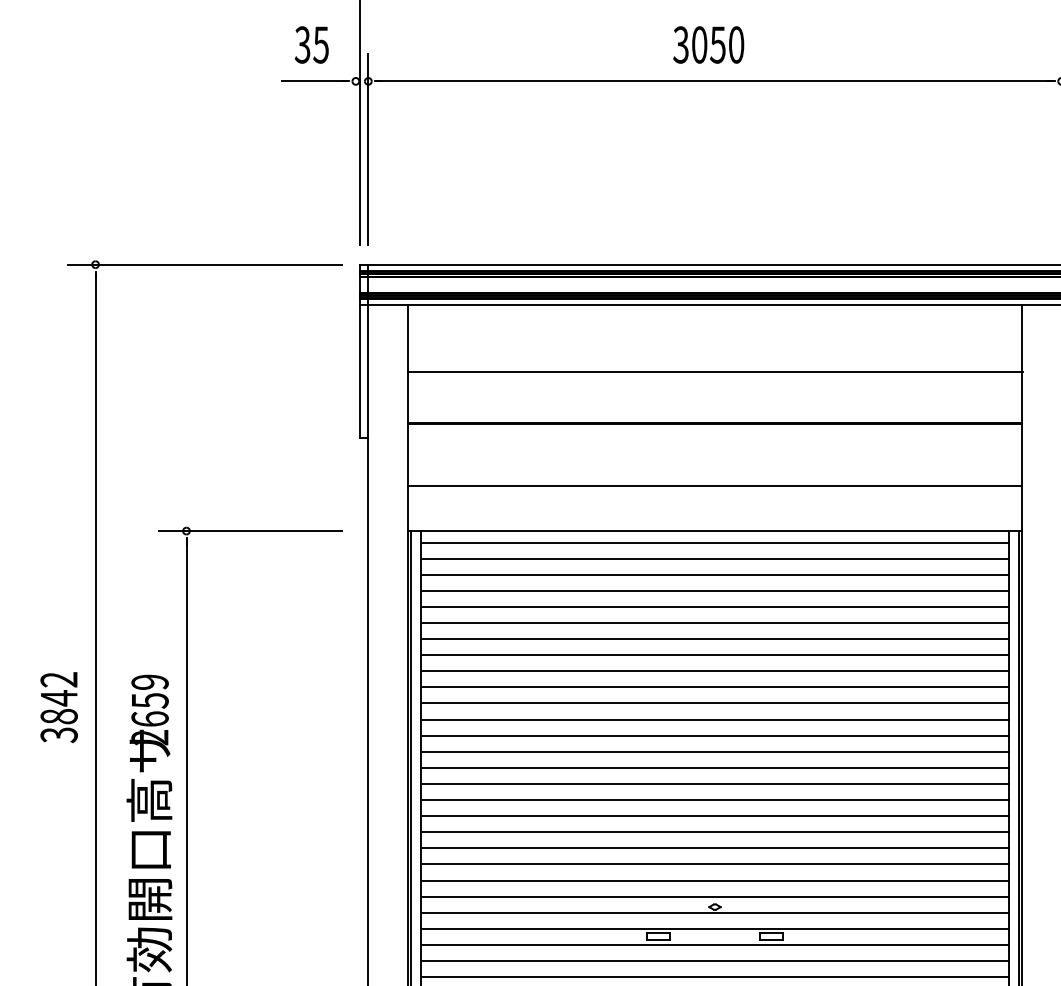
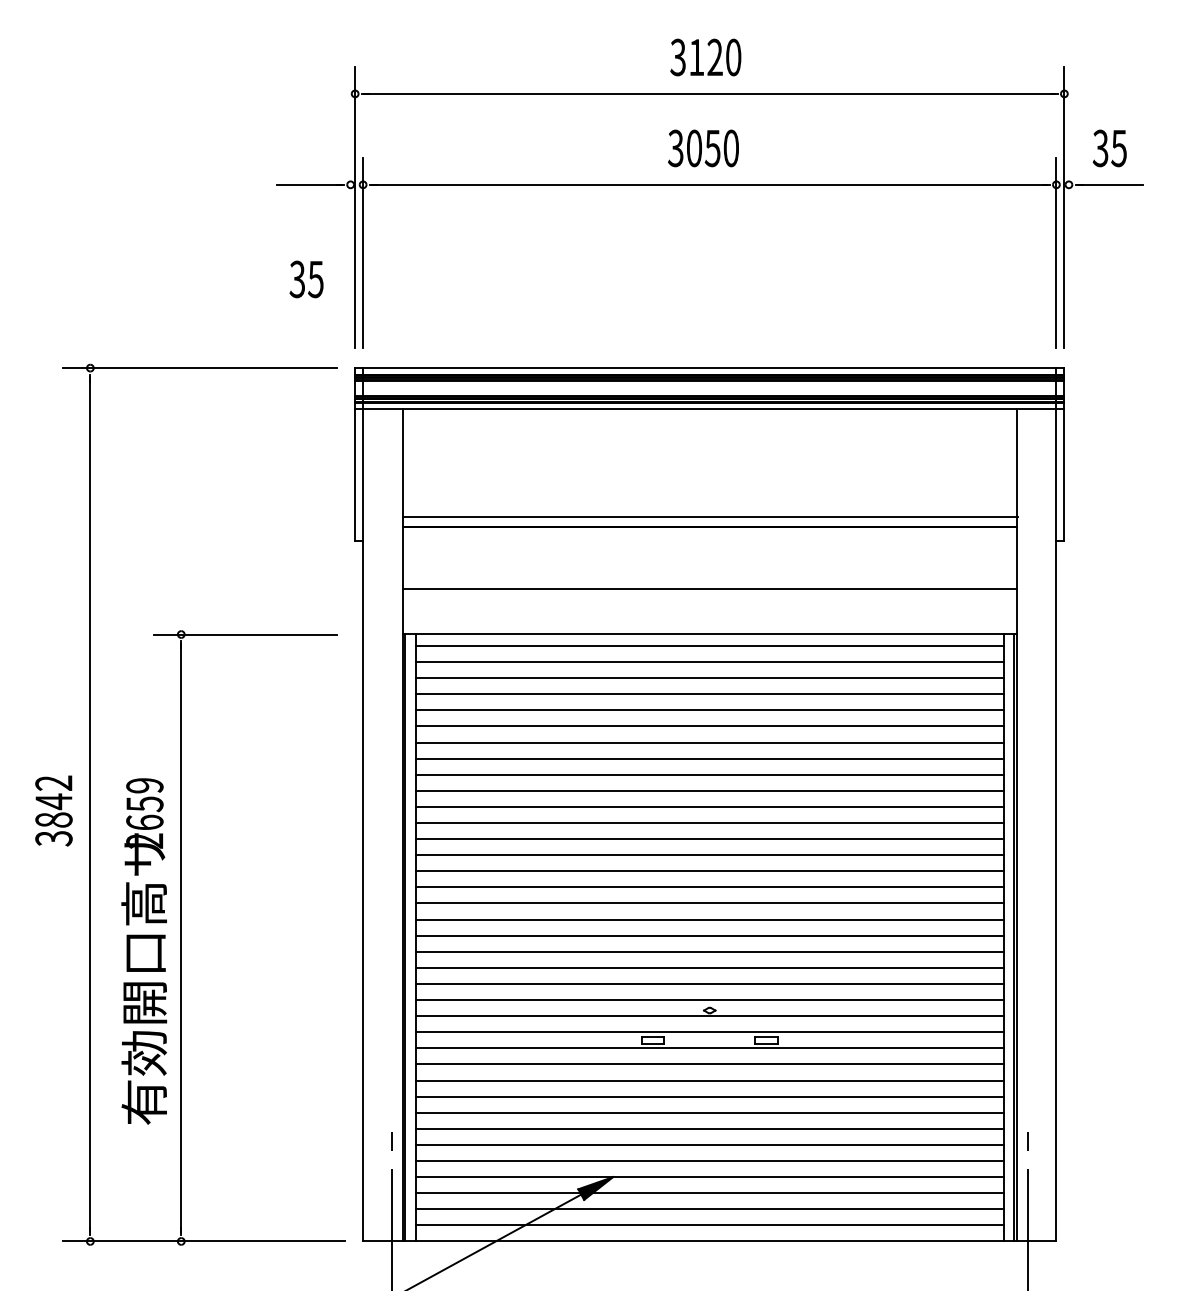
text: (311, 45) -> (306, 279), moved
line: (714, 372) -> (709, 517), moved

